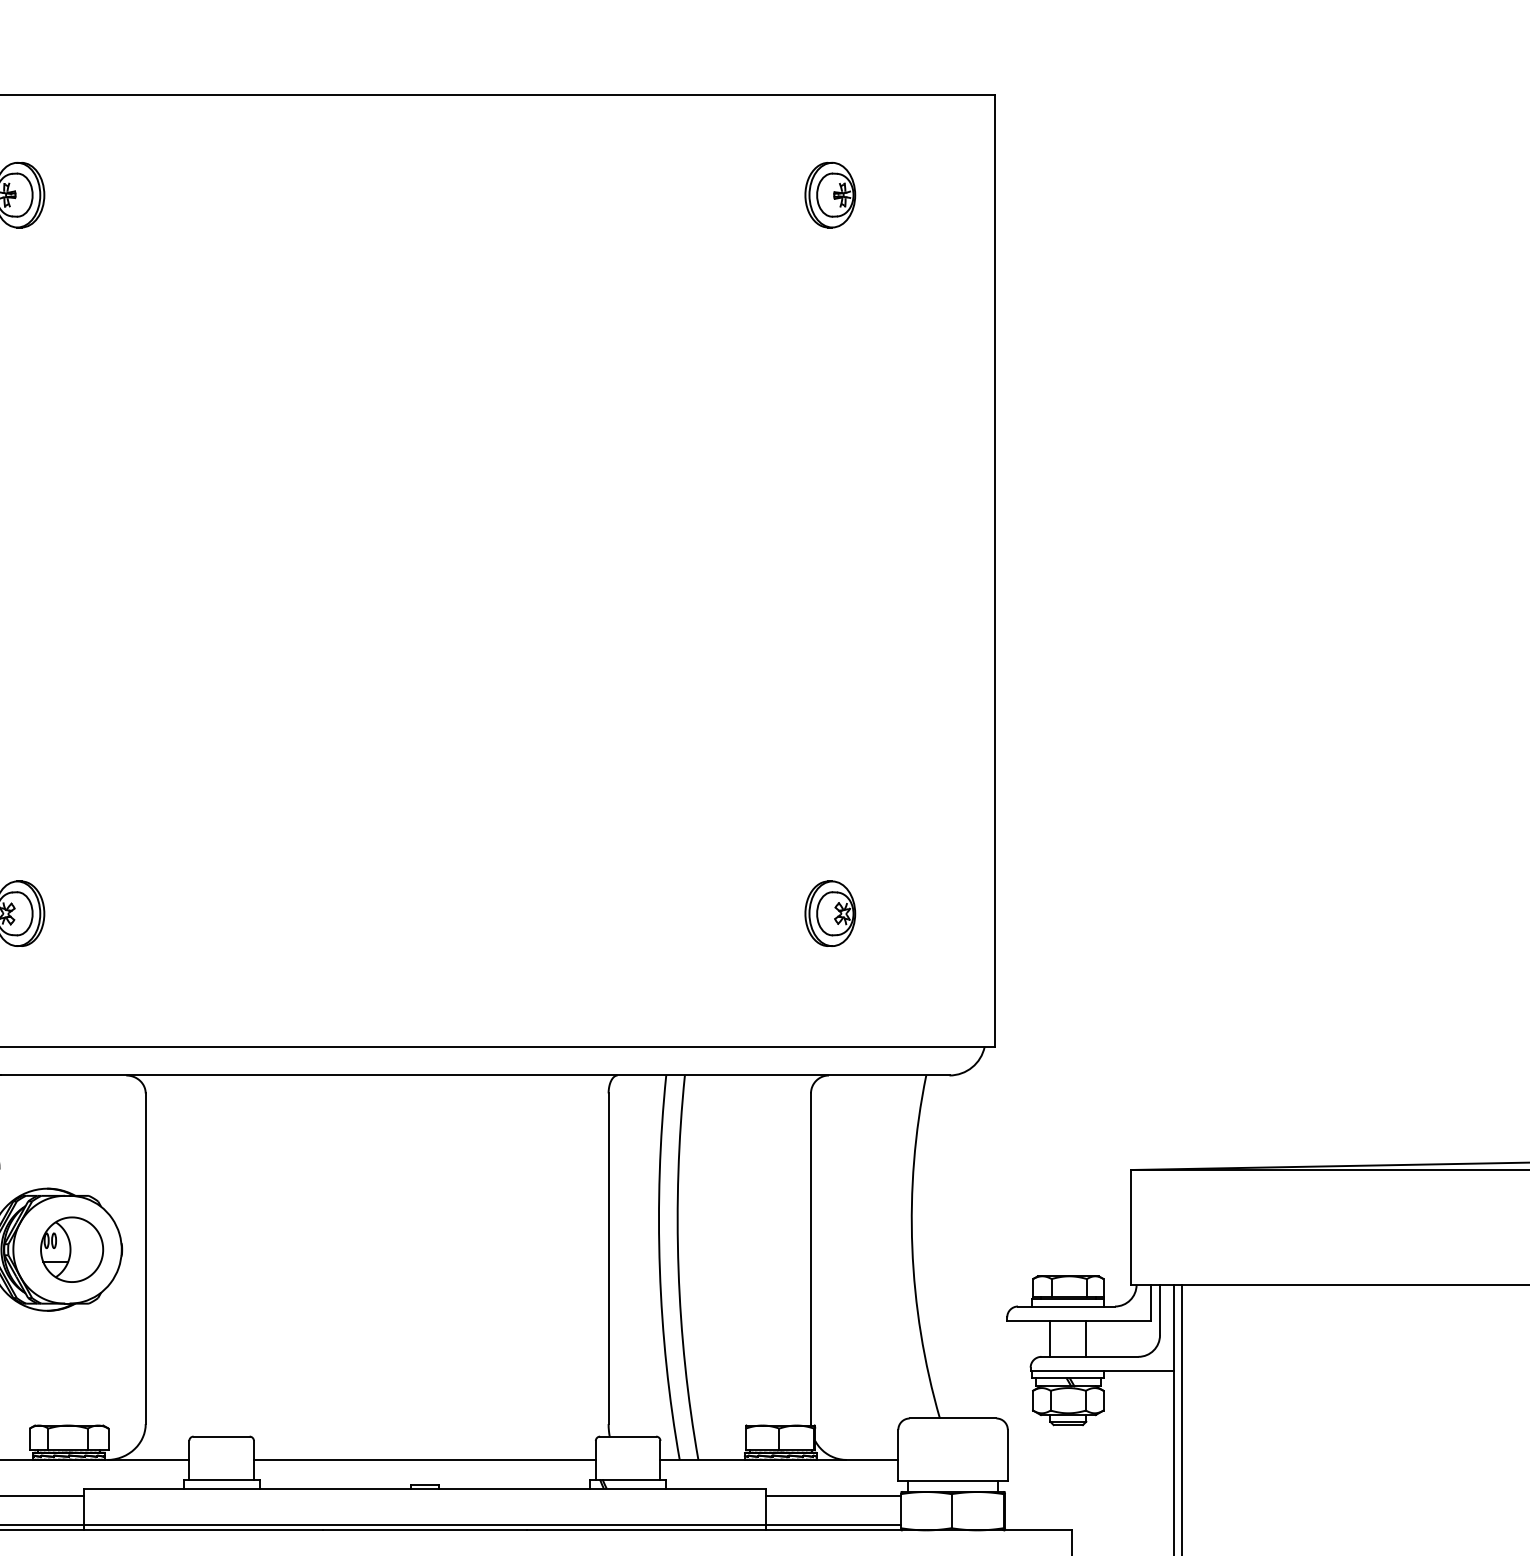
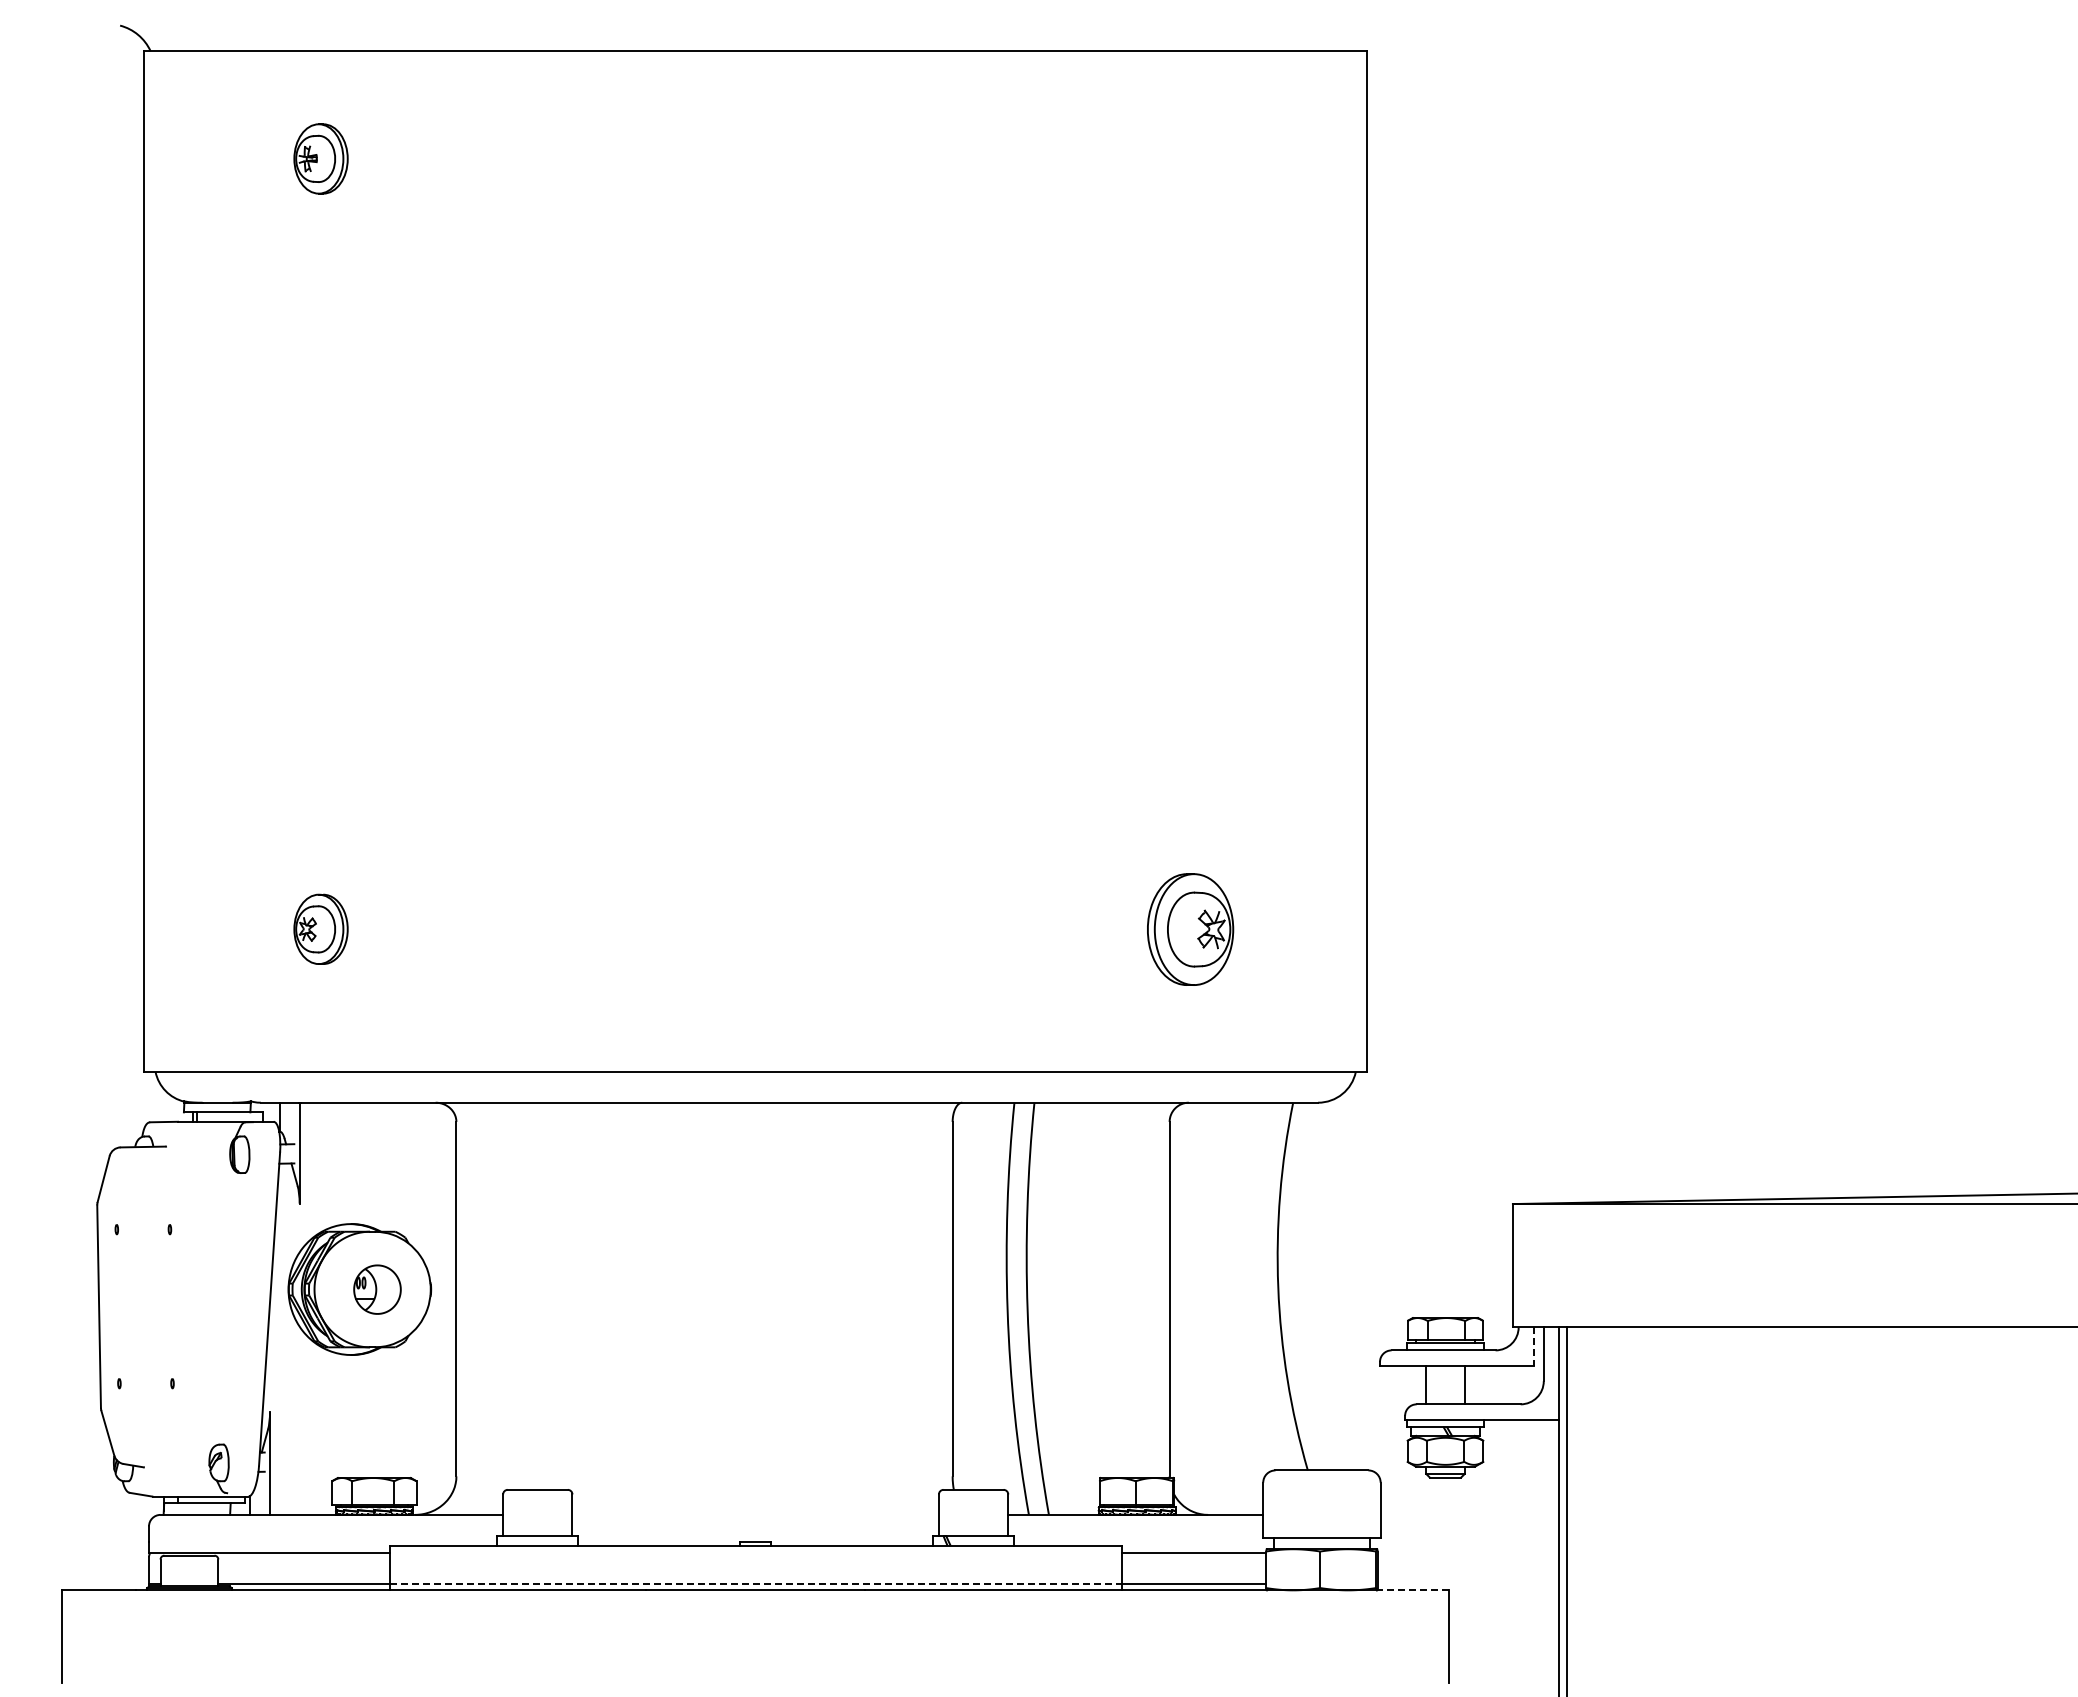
part: (829, 194) -> (1189, 158), removed
part: (829, 912) -> (1189, 928), size x1.6
part: (72, 1249) -> (377, 1289), size x0.7
line: (1151, 1303) -> (1534, 1347), solid -> dashed
line: (424, 1459) -> (755, 1514), removed
line: (424, 1524) -> (755, 1584), solid -> dashed
line: (1037, 1530) -> (1412, 1590), solid -> dashed

